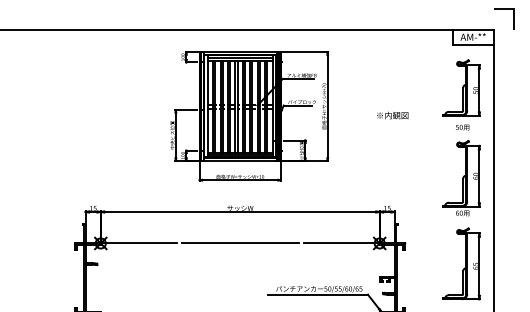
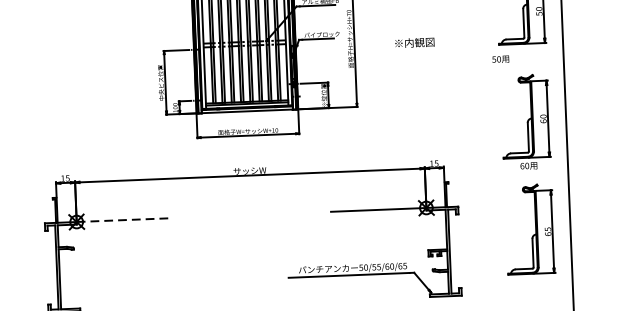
text: (392, 115) -> (414, 42), moved
text: (462, 127) -> (500, 59), moved
line: (139, 243) -> (125, 220), solid -> dashed
line: (239, 243) -> (250, 215), removed

